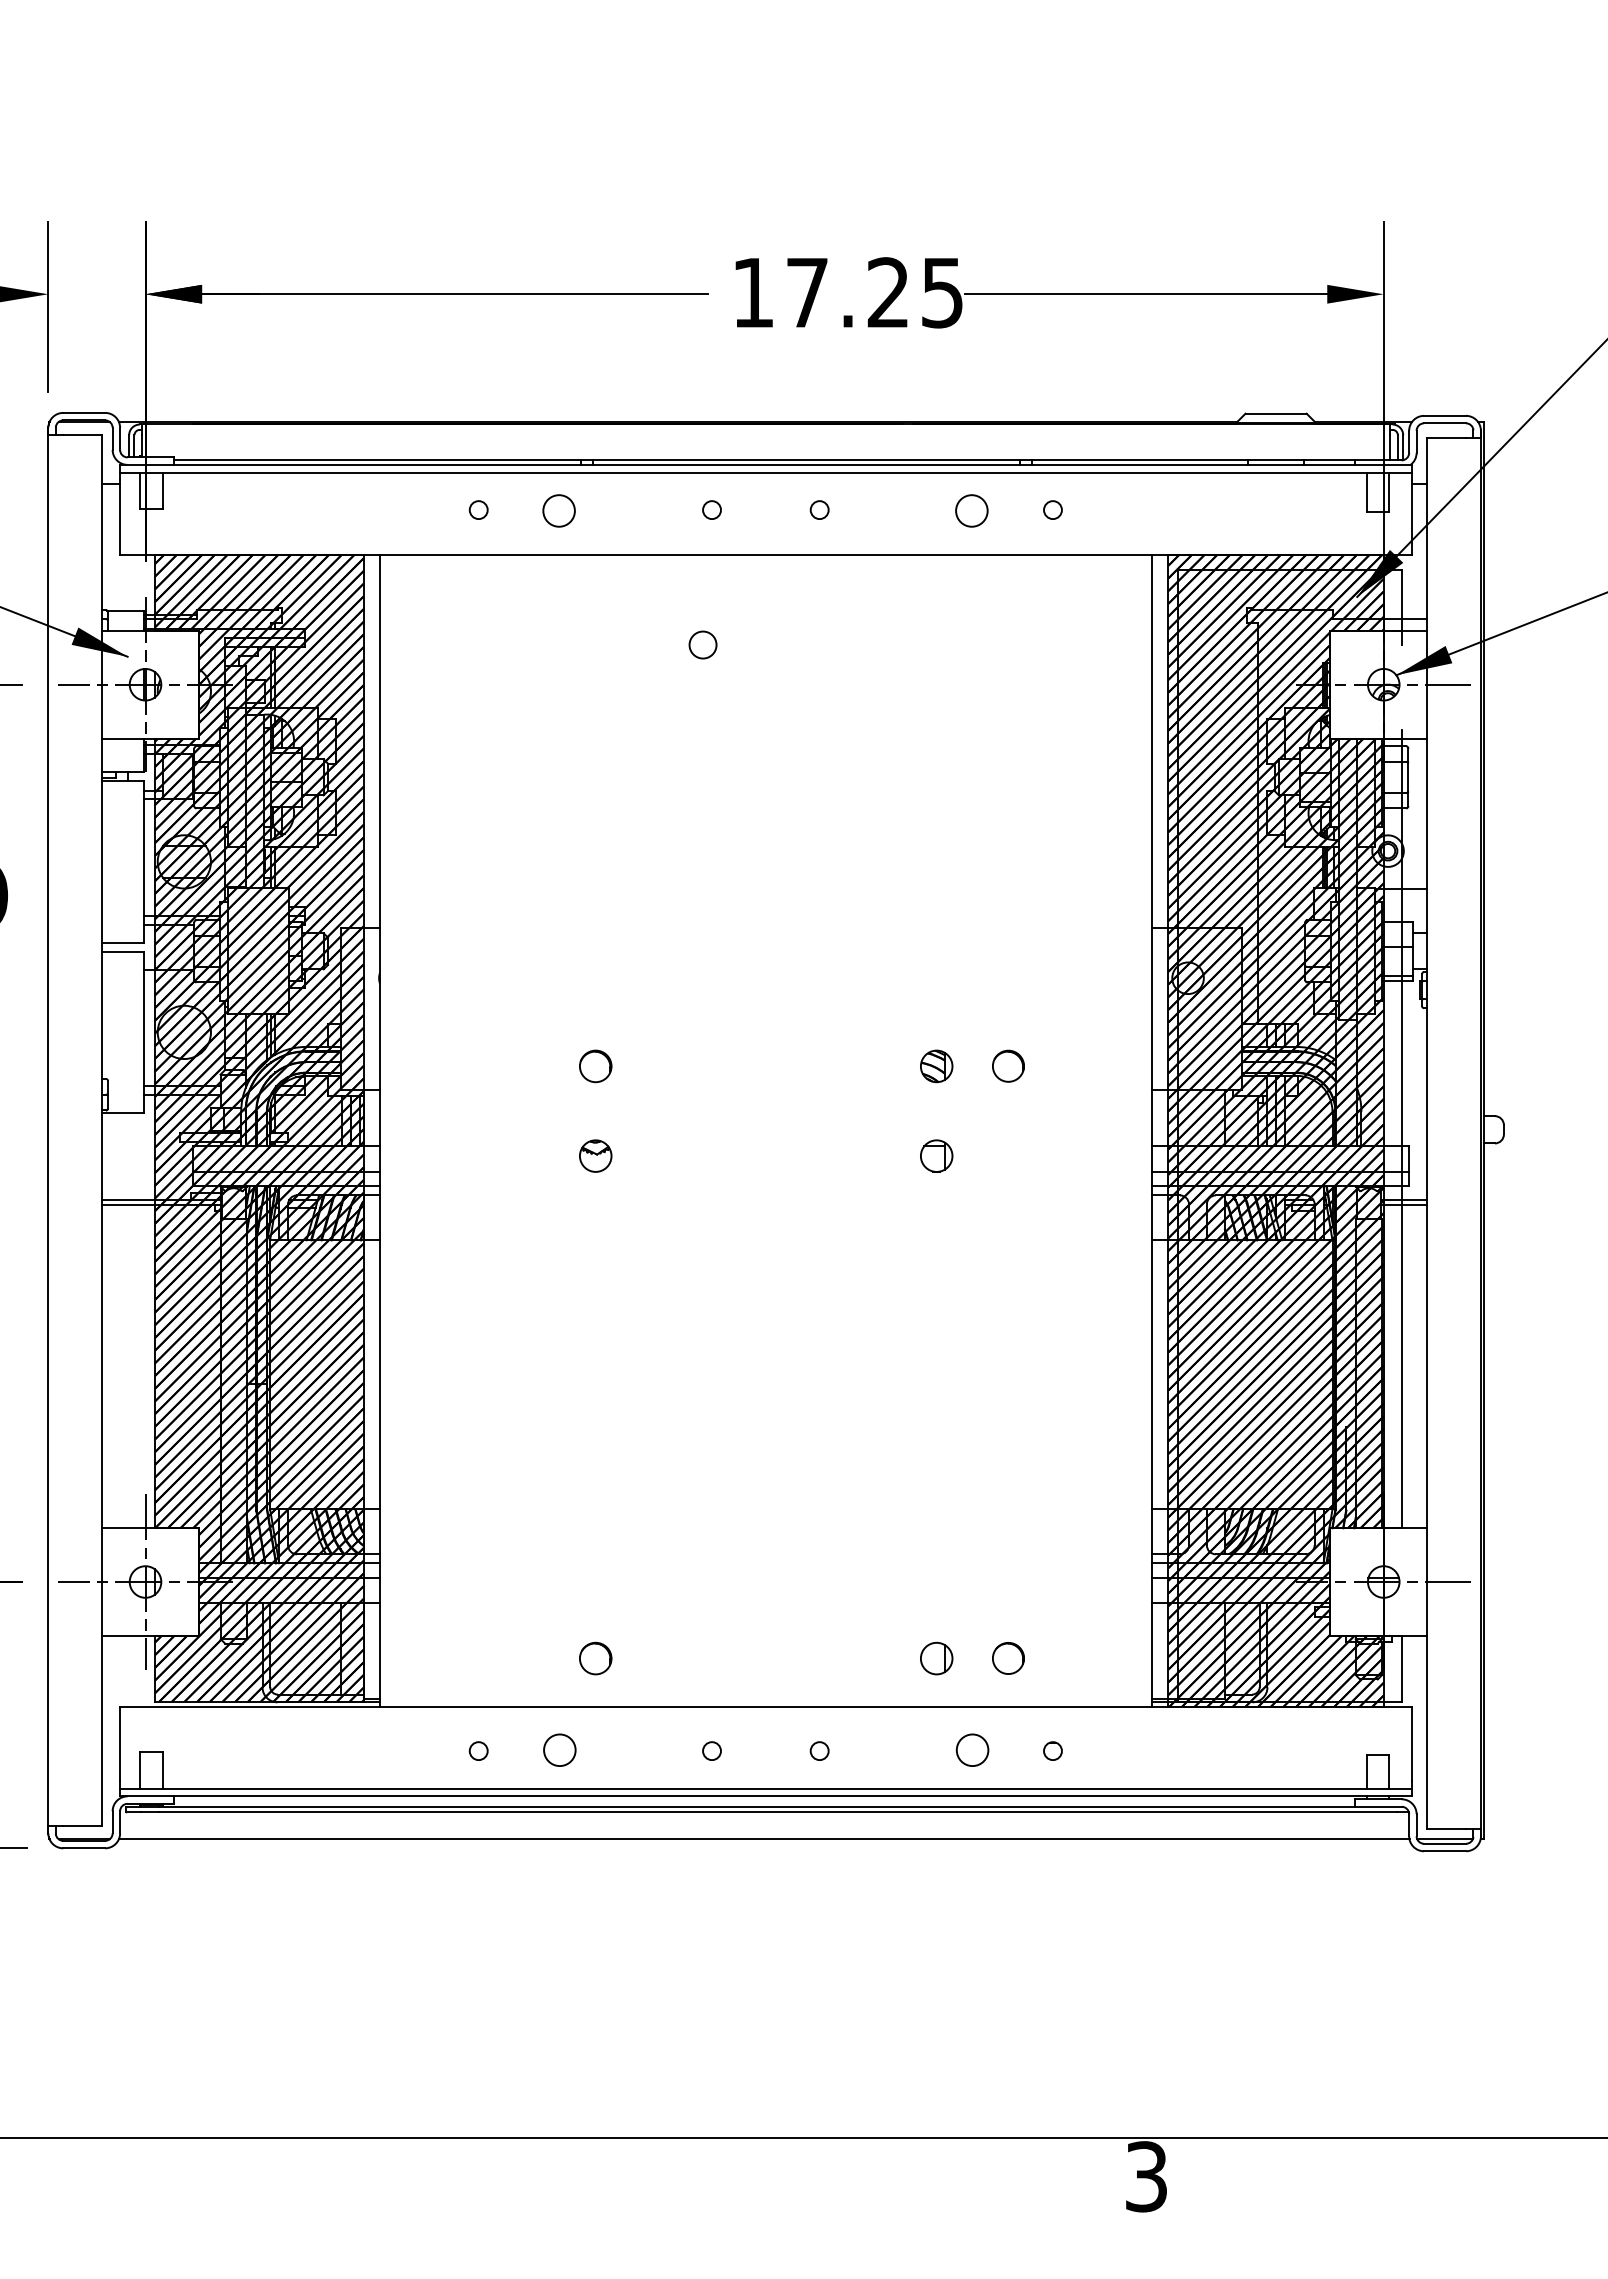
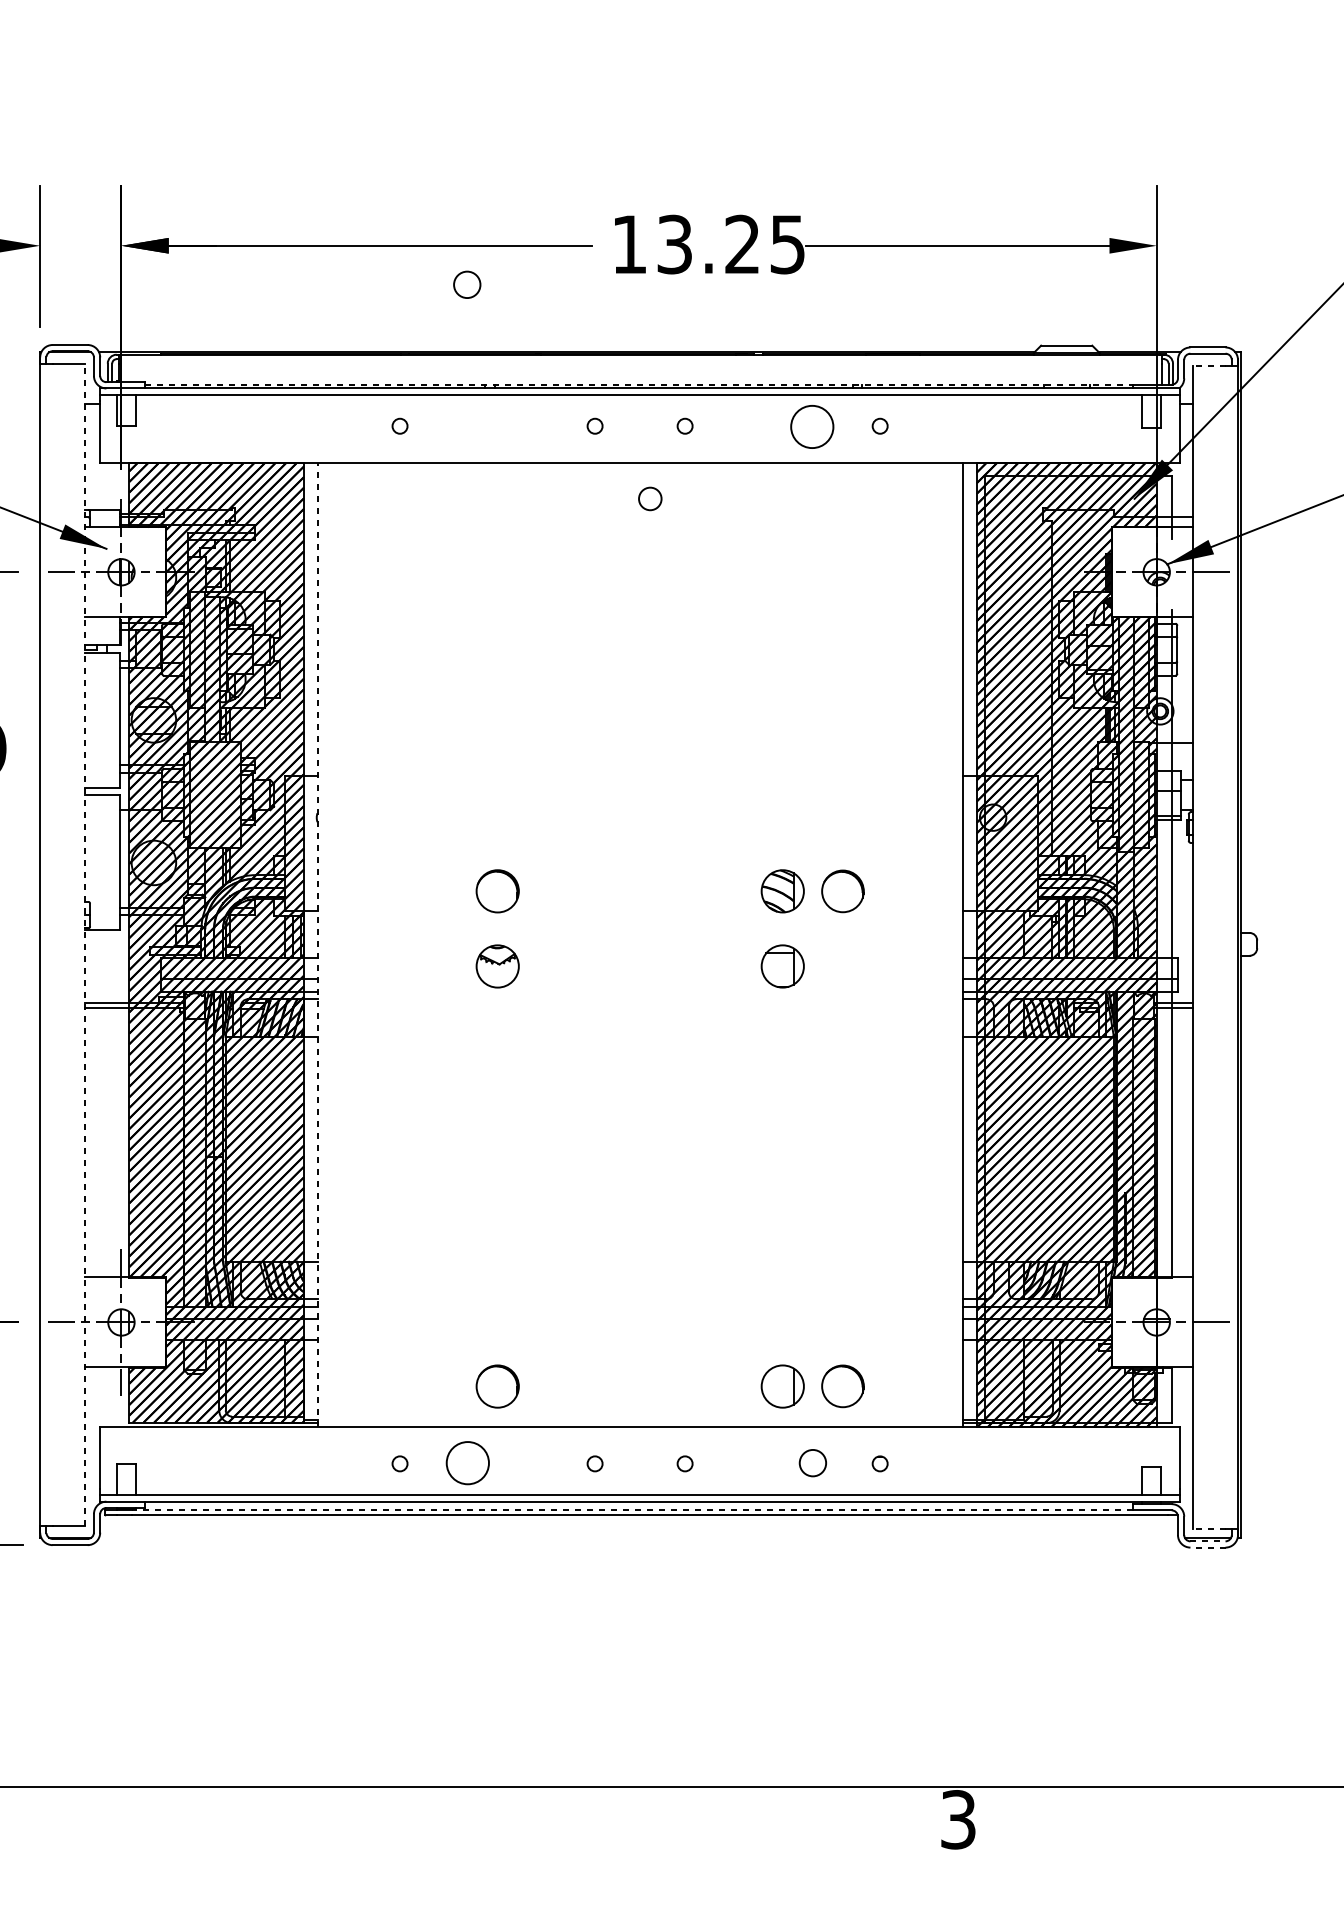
text: (807, 292) -> (674, 244), 17.25 -> 13.25
line: (1446, 438) -> (1209, 366), solid -> dashed
line: (764, 460) -> (638, 384), solid -> dashed
circle: (558, 510) -> (466, 284), moved
circle: (971, 510) -> (812, 426), size x1.6
circle: (702, 644) -> (649, 498), moved
circle: (1008, 1065) -> (842, 890), size x1.6
part: (595, 1066) -> (497, 891), size x1.6
part: (936, 1066) -> (782, 891), size x1.6
line: (102, 1130) -> (85, 944), solid -> dashed
line: (380, 1130) -> (317, 944), solid -> dashed
part: (595, 1155) -> (497, 965), size x1.6
part: (936, 1155) -> (782, 965), size x1.6
part: (595, 1658) -> (497, 1386), size x1.6
part: (936, 1658) -> (782, 1386), size x1.6
circle: (1008, 1658) -> (842, 1386), size x1.6
circle: (559, 1750) -> (467, 1463), size x1.6
line: (756, 1806) -> (632, 1510), solid -> dashed
line: (1446, 1828) -> (1209, 1528), solid -> dashed
line: (763, 1839) -> (638, 1537), removed
line: (1445, 1843) -> (1208, 1541), solid -> dashed
line: (1445, 1851) -> (1208, 1547), solid -> dashed

